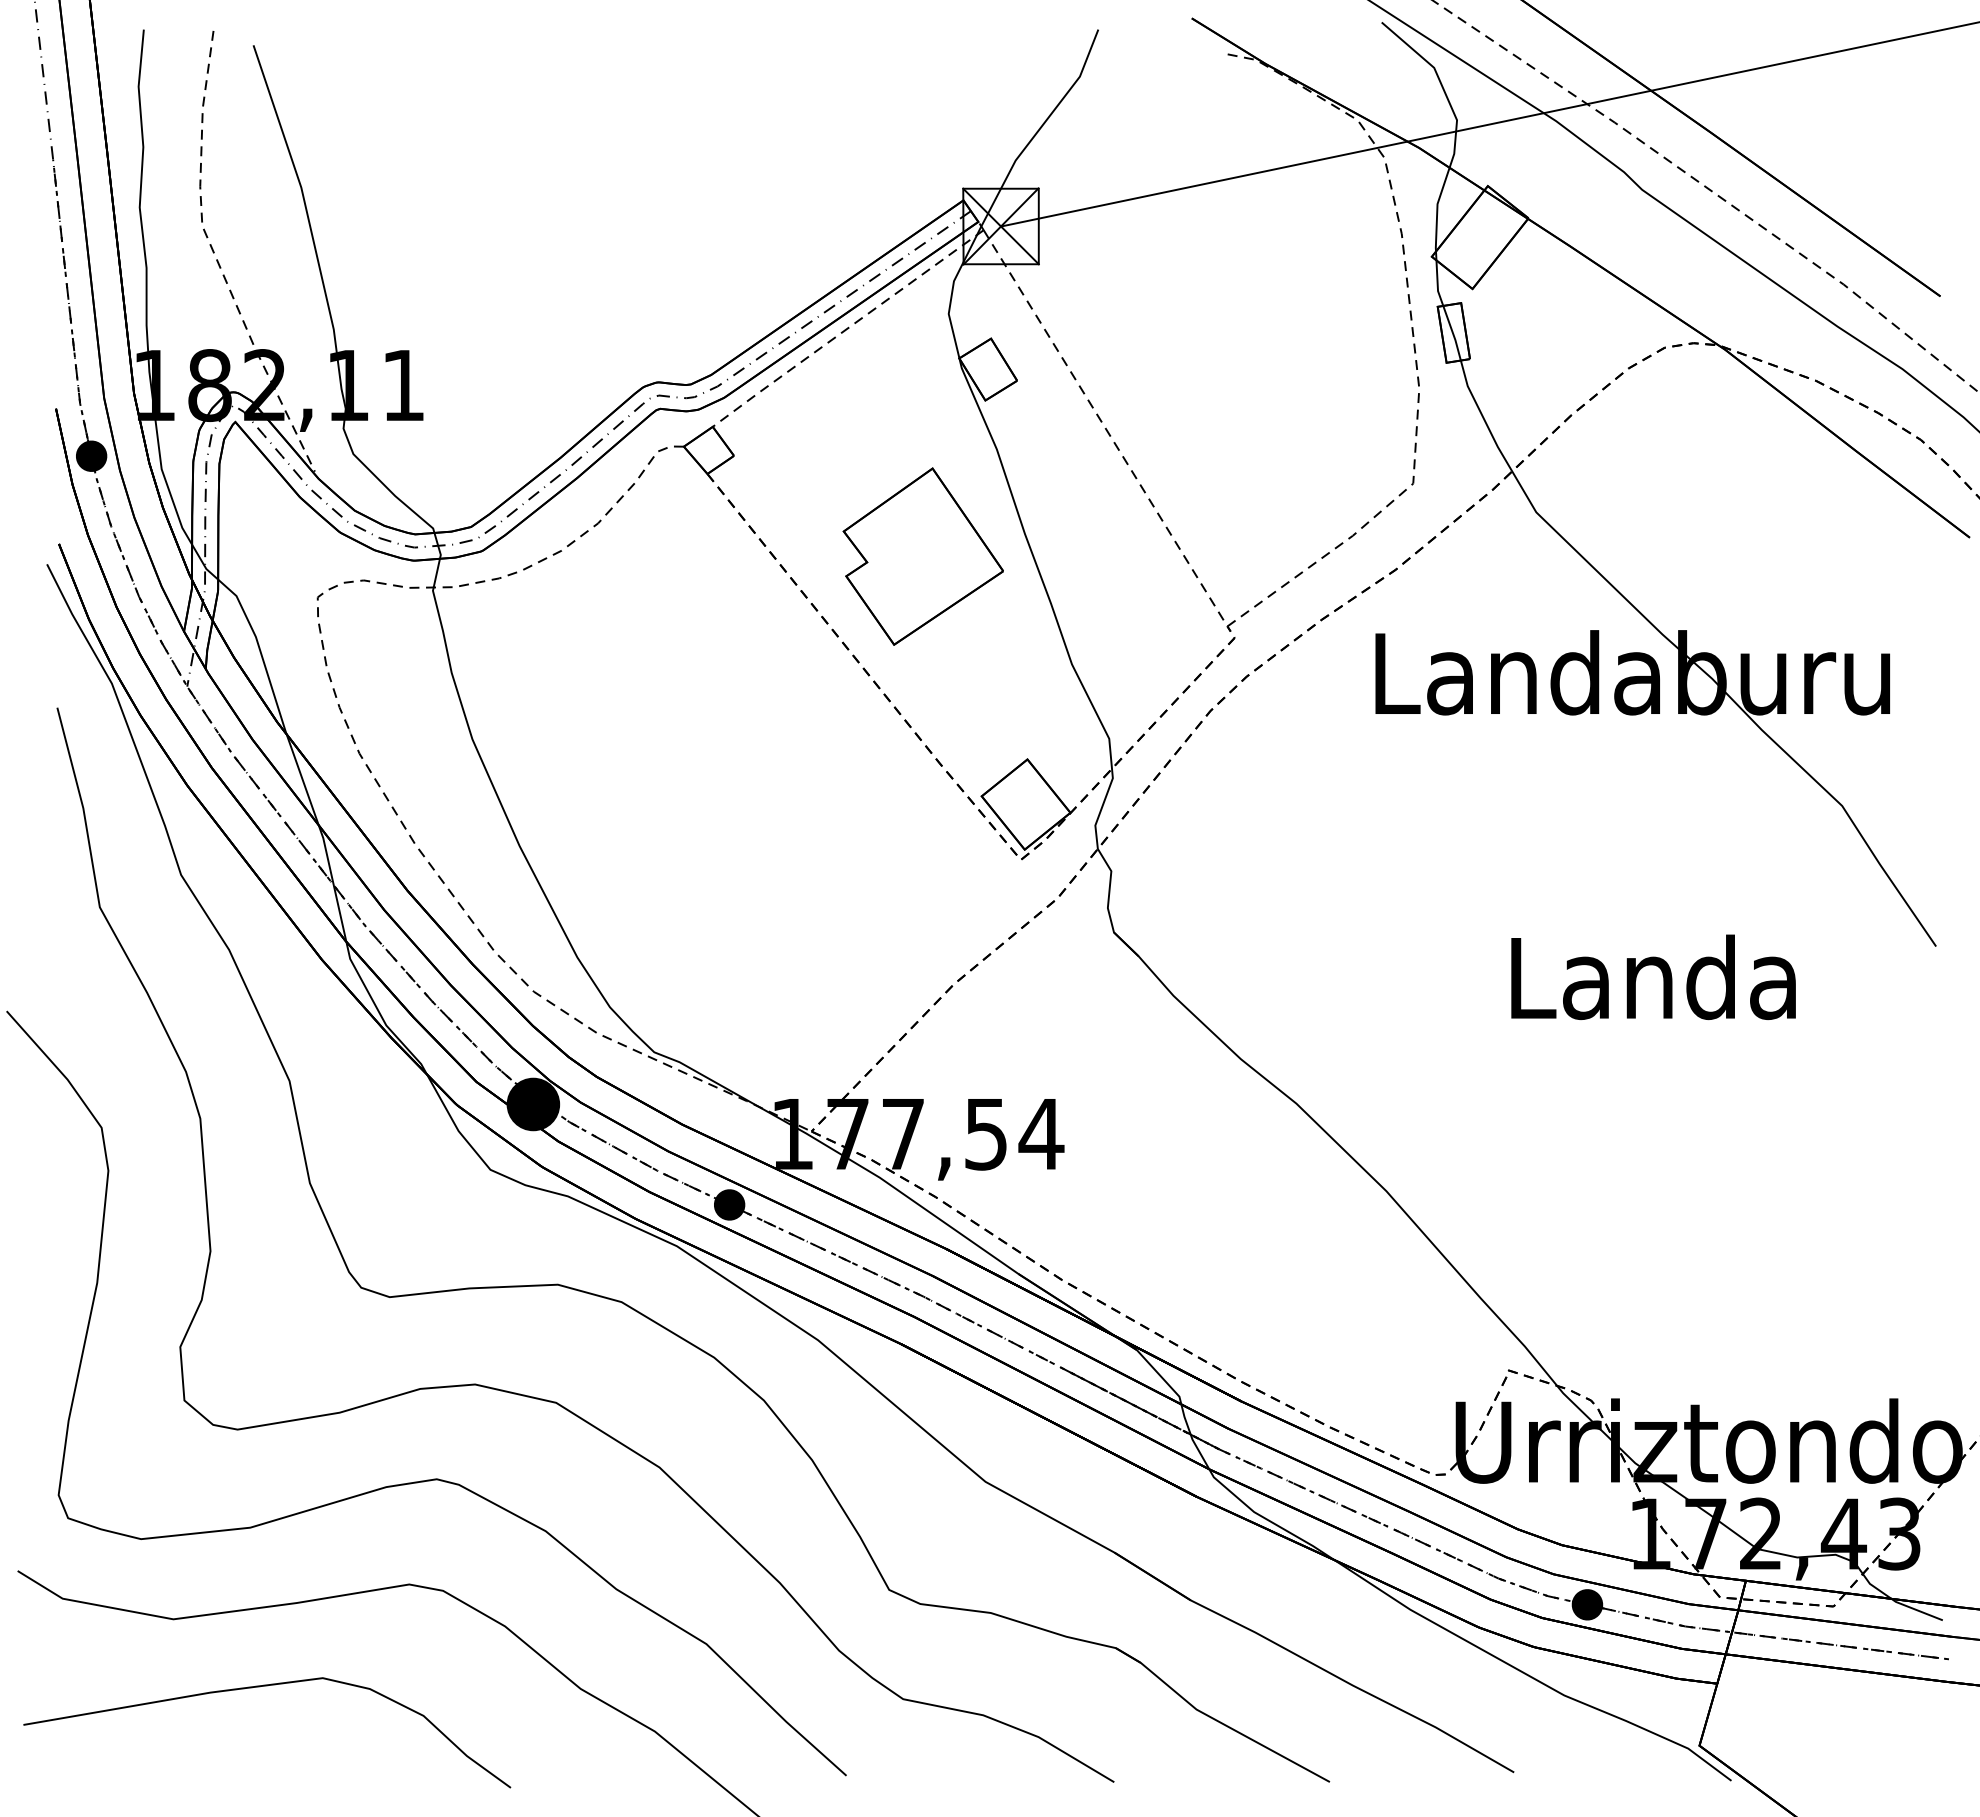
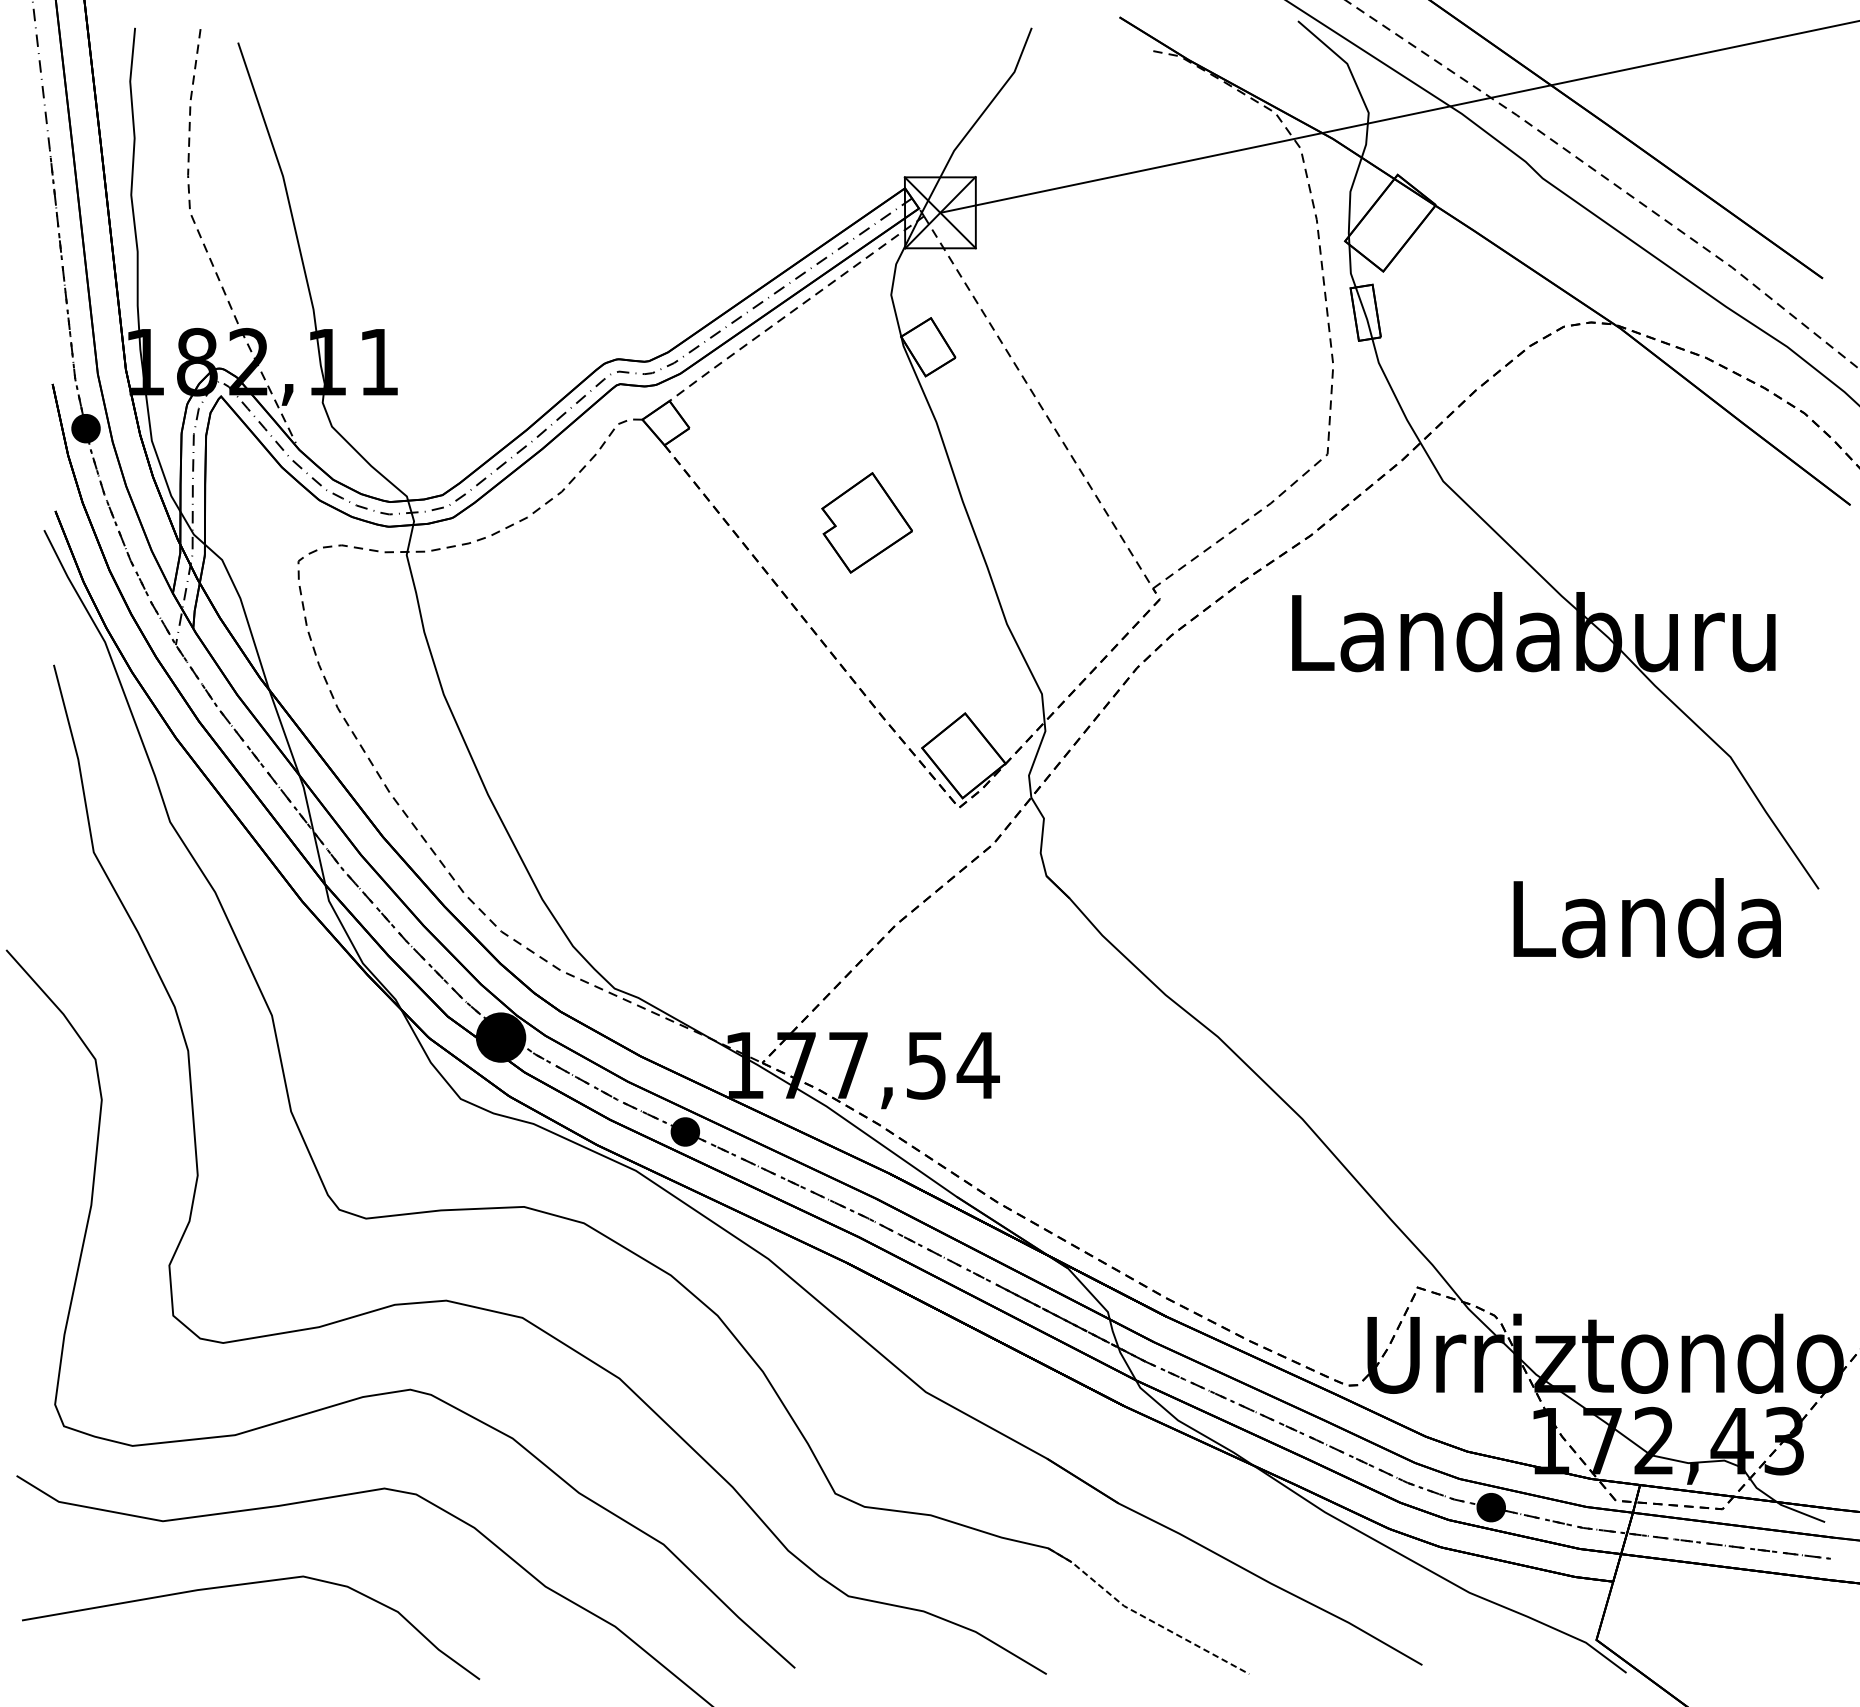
part: (922, 556) -> (866, 522), size x0.6
text: (1653, 976) -> (1647, 917), moved
line: (1217, 1721) -> (1143, 1617), solid -> dashed

